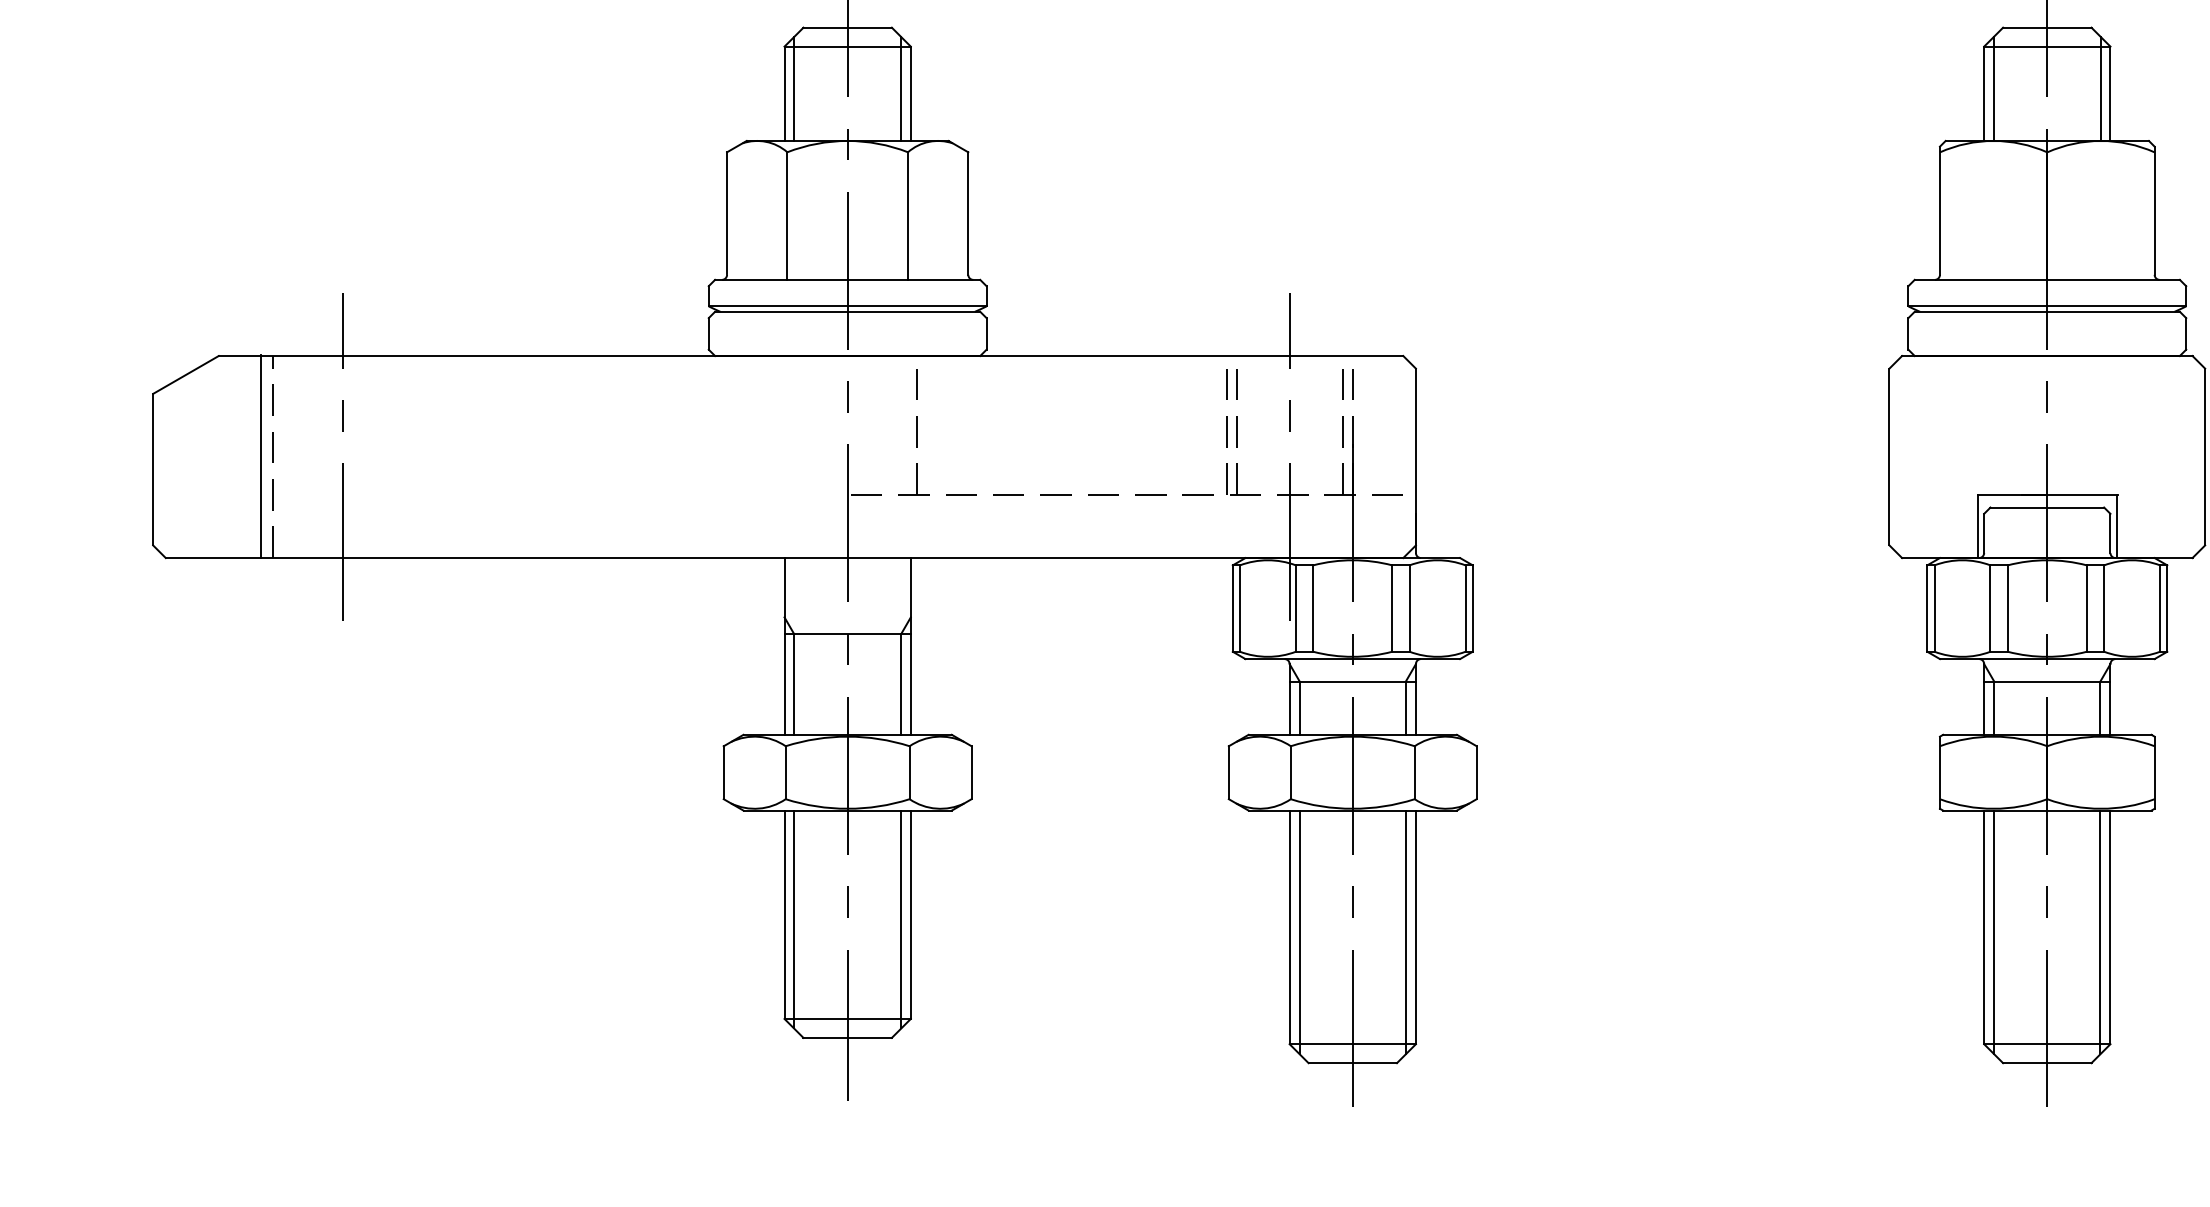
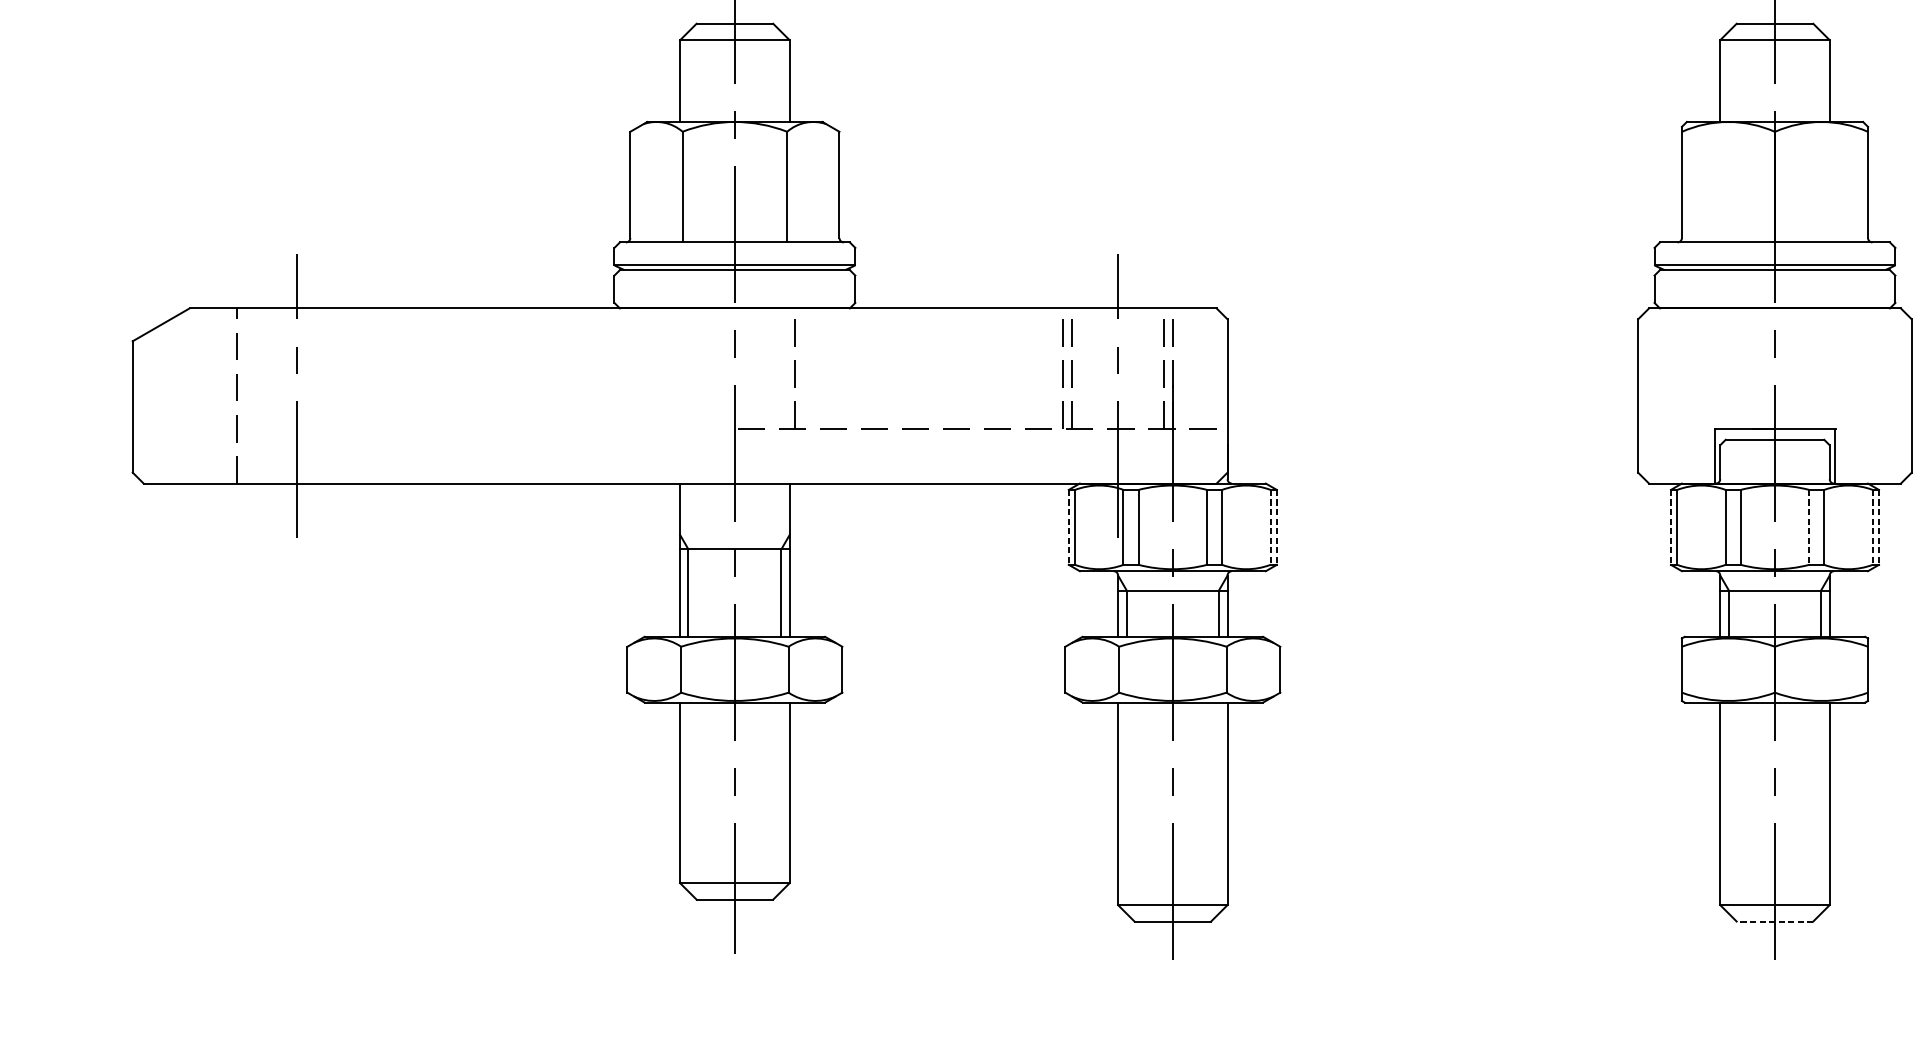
line: (794, 88) -> (688, 76), removed
line: (901, 88) -> (781, 76), removed
line: (1993, 88) -> (1728, 76), removed
line: (2100, 88) -> (1821, 76), removed
line: (261, 456) -> (226, 395), removed
line: (1232, 609) -> (1068, 528), solid -> dashed
line: (1465, 609) -> (1270, 528), solid -> dashed
line: (1472, 609) -> (1276, 528), solid -> dashed
line: (1927, 609) -> (1671, 528), solid -> dashed
line: (2086, 609) -> (1808, 528), solid -> dashed
line: (2160, 609) -> (1873, 528), solid -> dashed
line: (2167, 609) -> (1879, 528), solid -> dashed
line: (794, 919) -> (688, 796), removed
line: (901, 919) -> (781, 796), removed
line: (1299, 932) -> (1126, 808), removed
line: (1405, 932) -> (1218, 808), removed
line: (1994, 932) -> (1729, 808), removed
line: (2100, 932) -> (1821, 808), removed
line: (2046, 1063) -> (1774, 921), solid -> dashed

